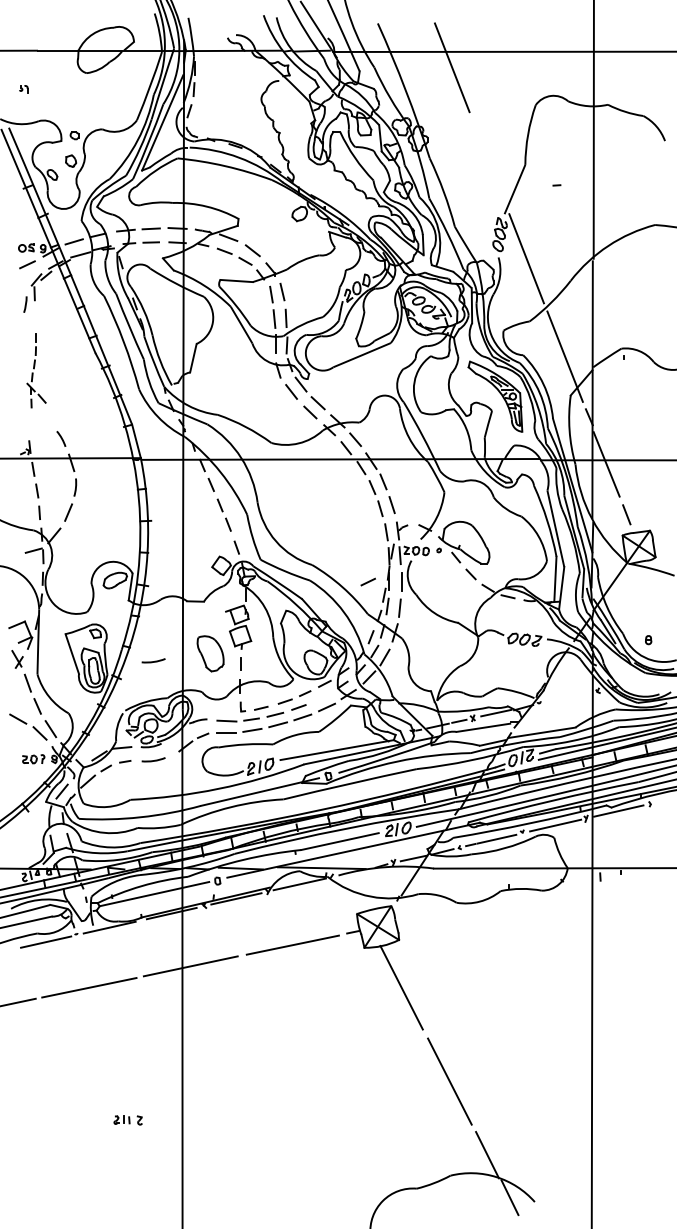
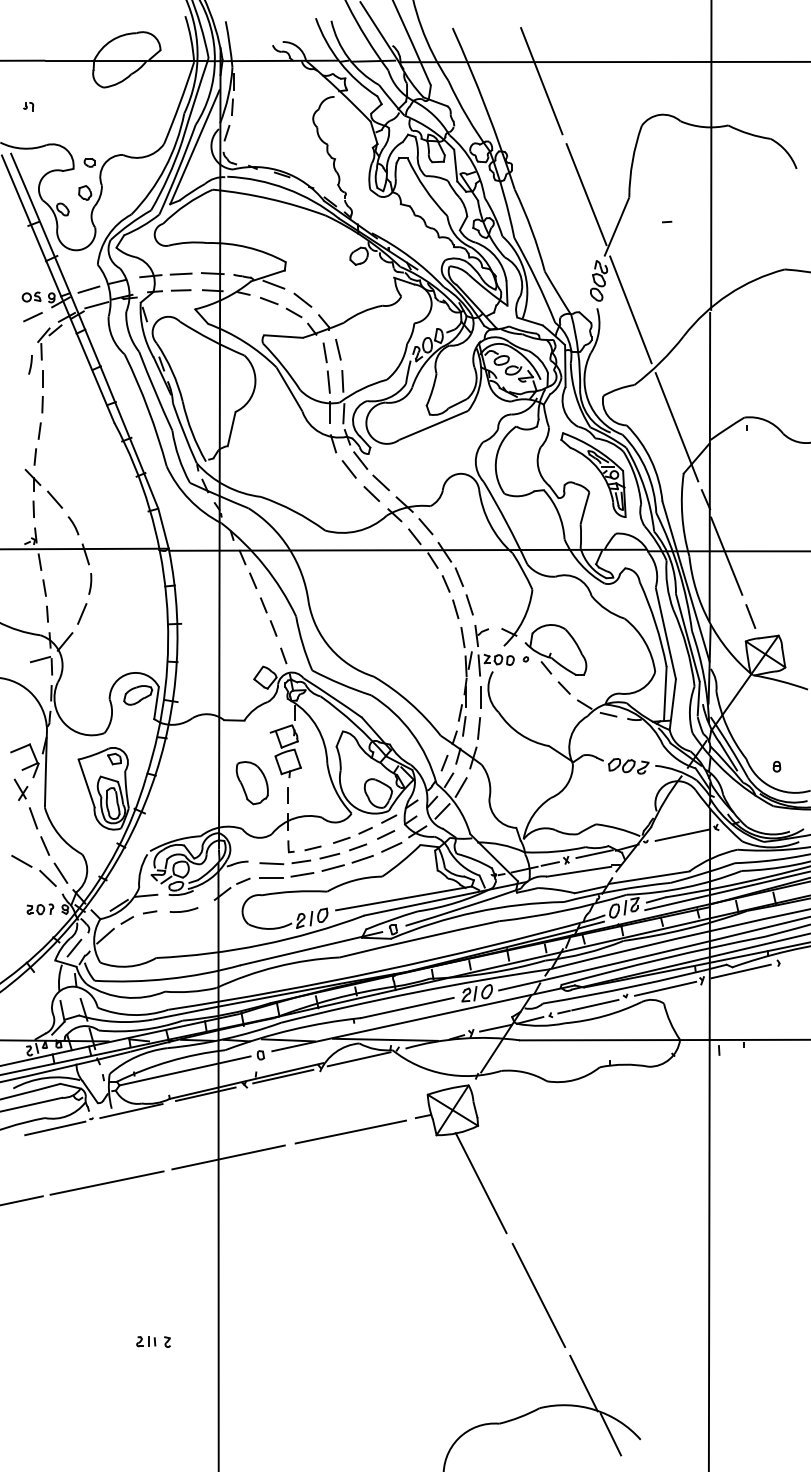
line: (489, 162) -> (586, 194), added
part: (36, 370) -> (43, 443), size x1.67
line: (367, 581) -> (385, 834), moved
line: (153, 661) -> (183, 792), removed
line: (569, 697) -> (682, 835), added

